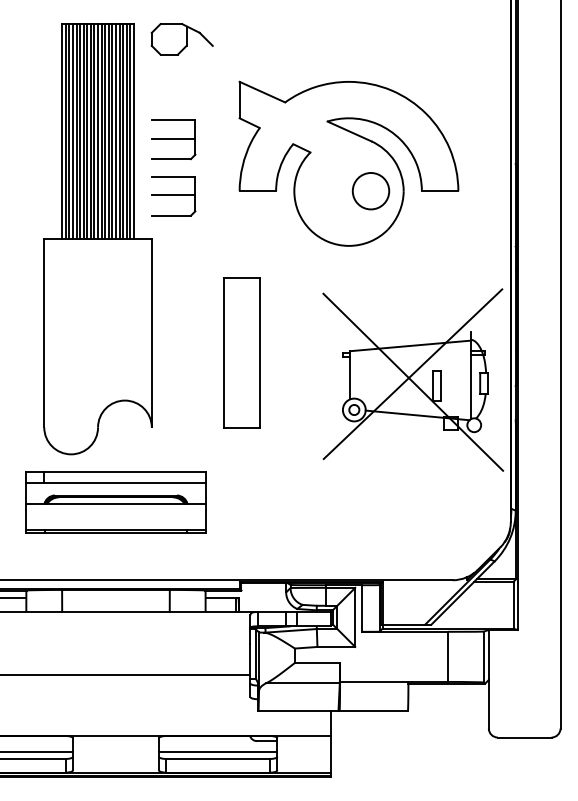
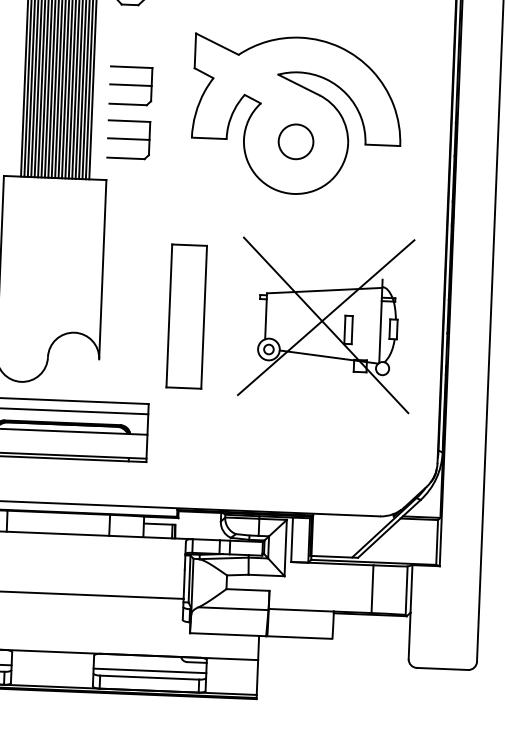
circle: (370, 191) -> (295, 142), moved
part: (241, 352) -> (186, 316), moved
part: (413, 379) -> (326, 322), moved

